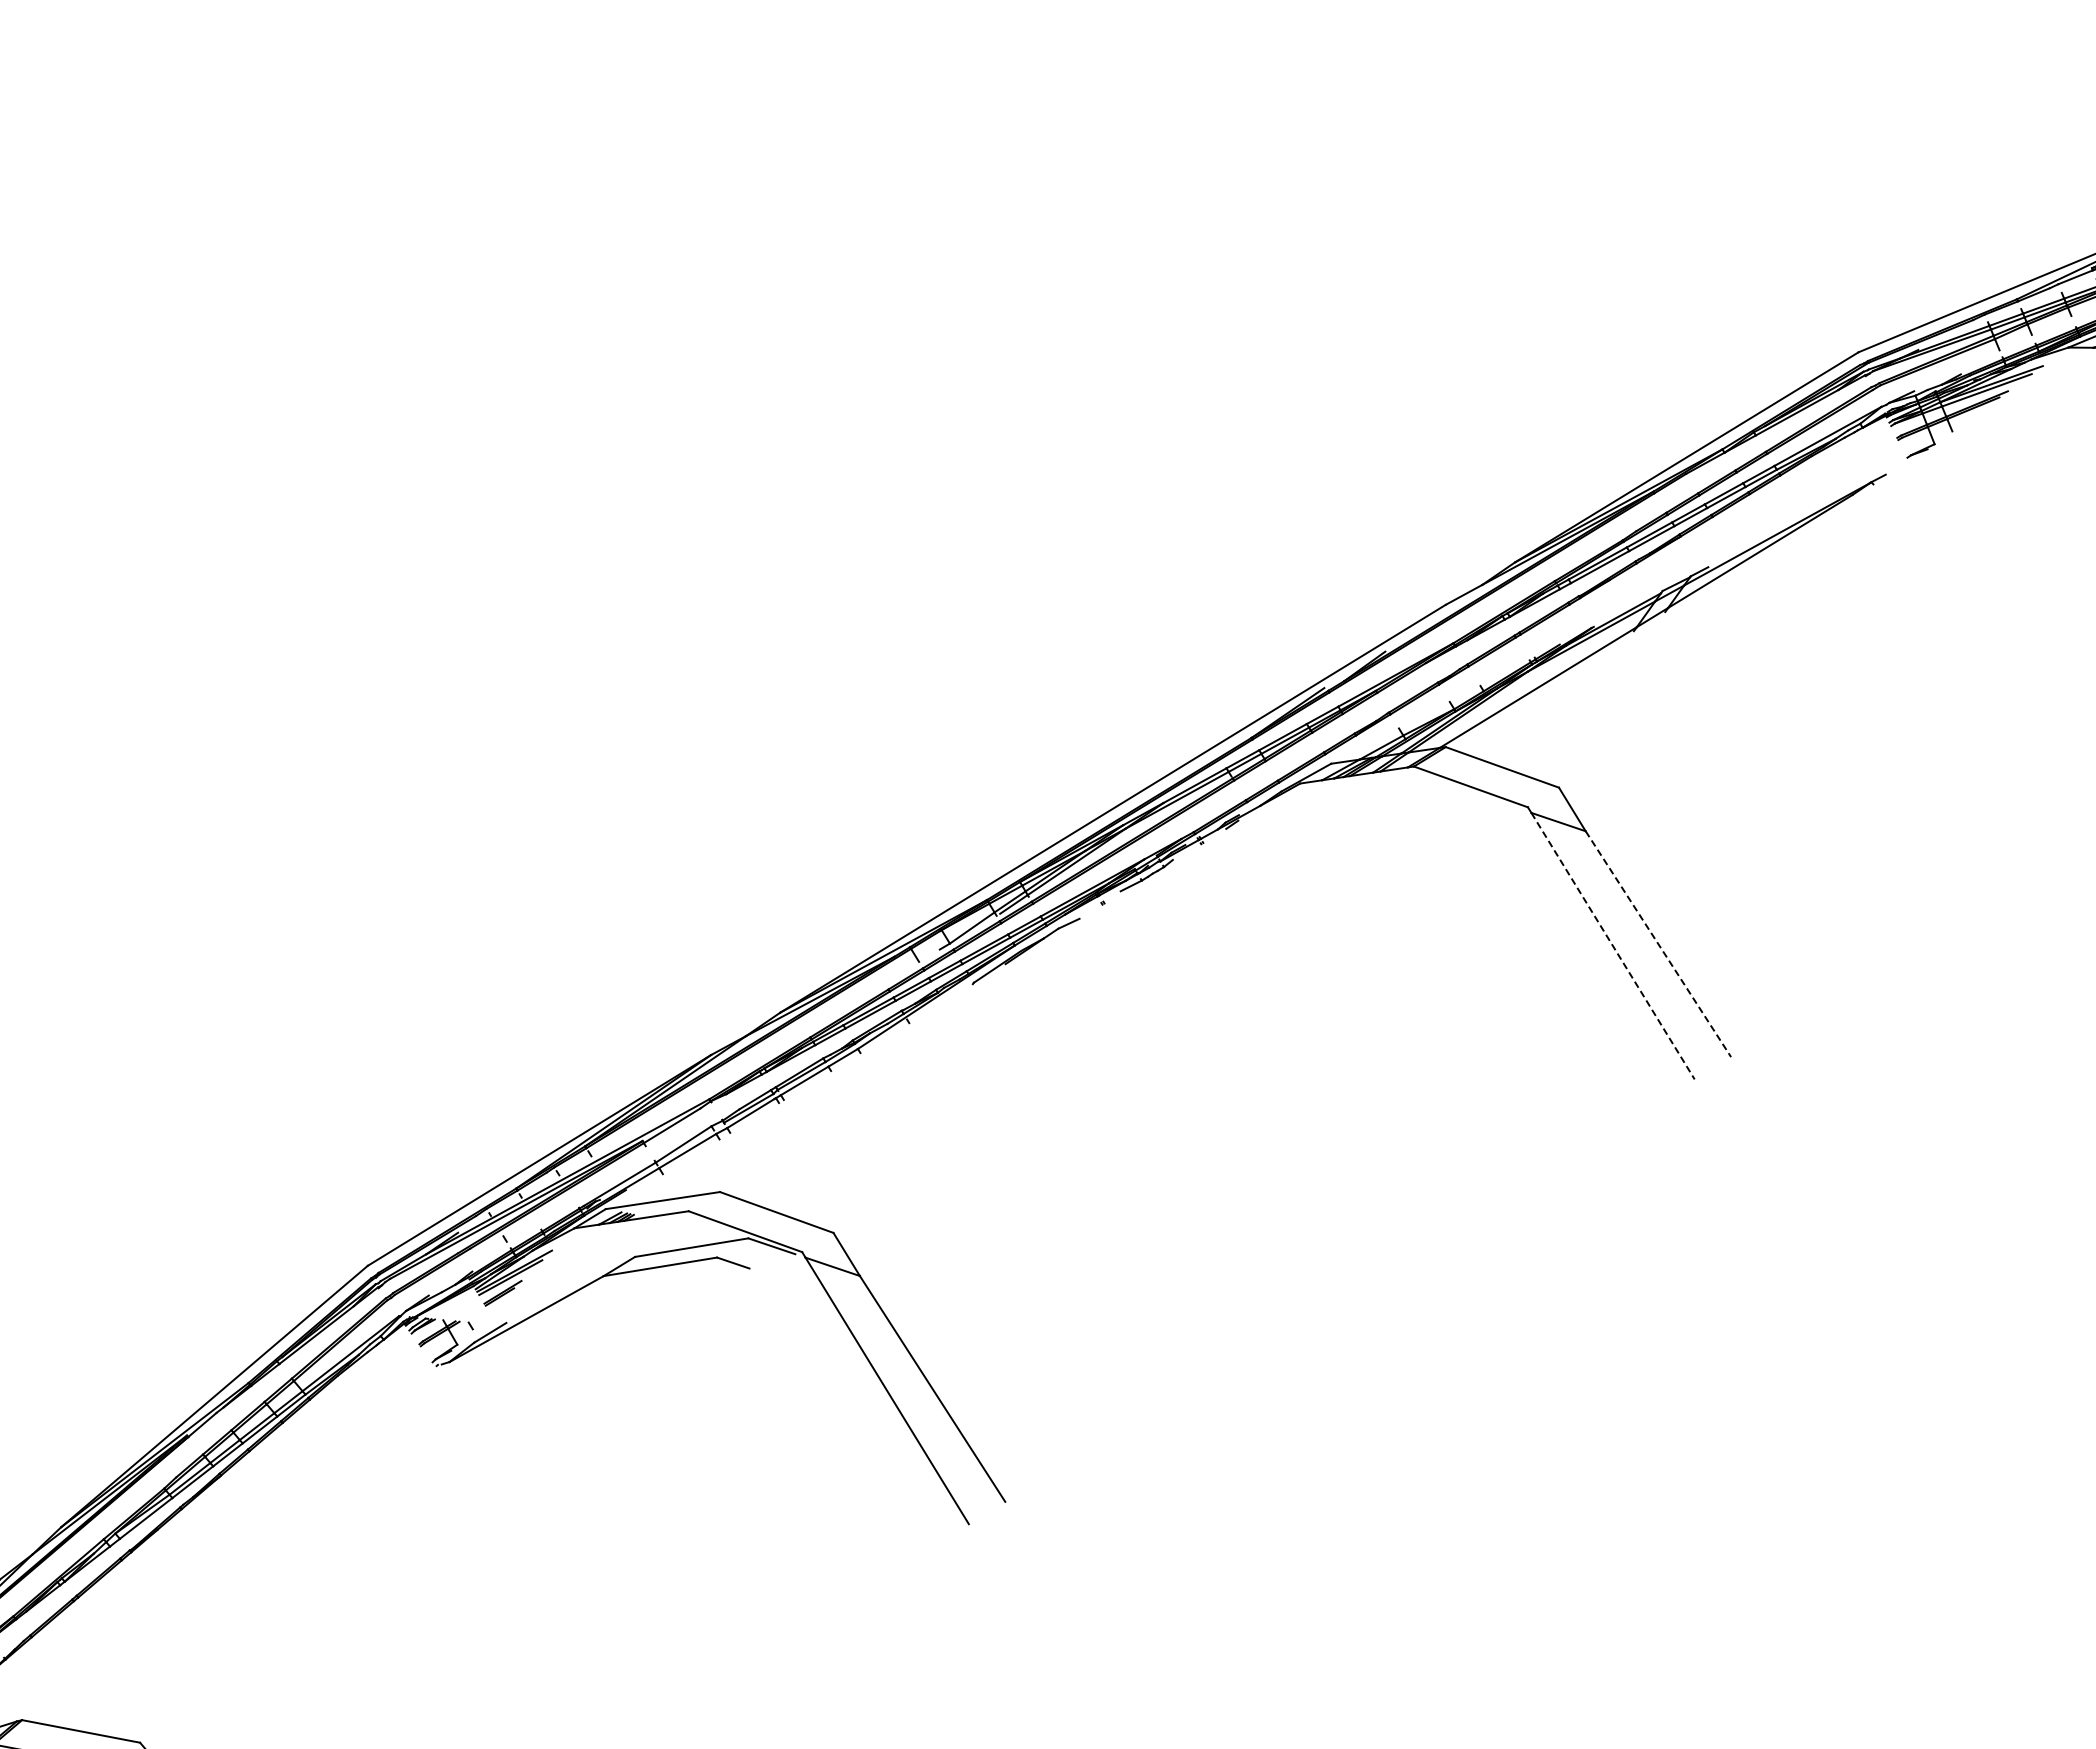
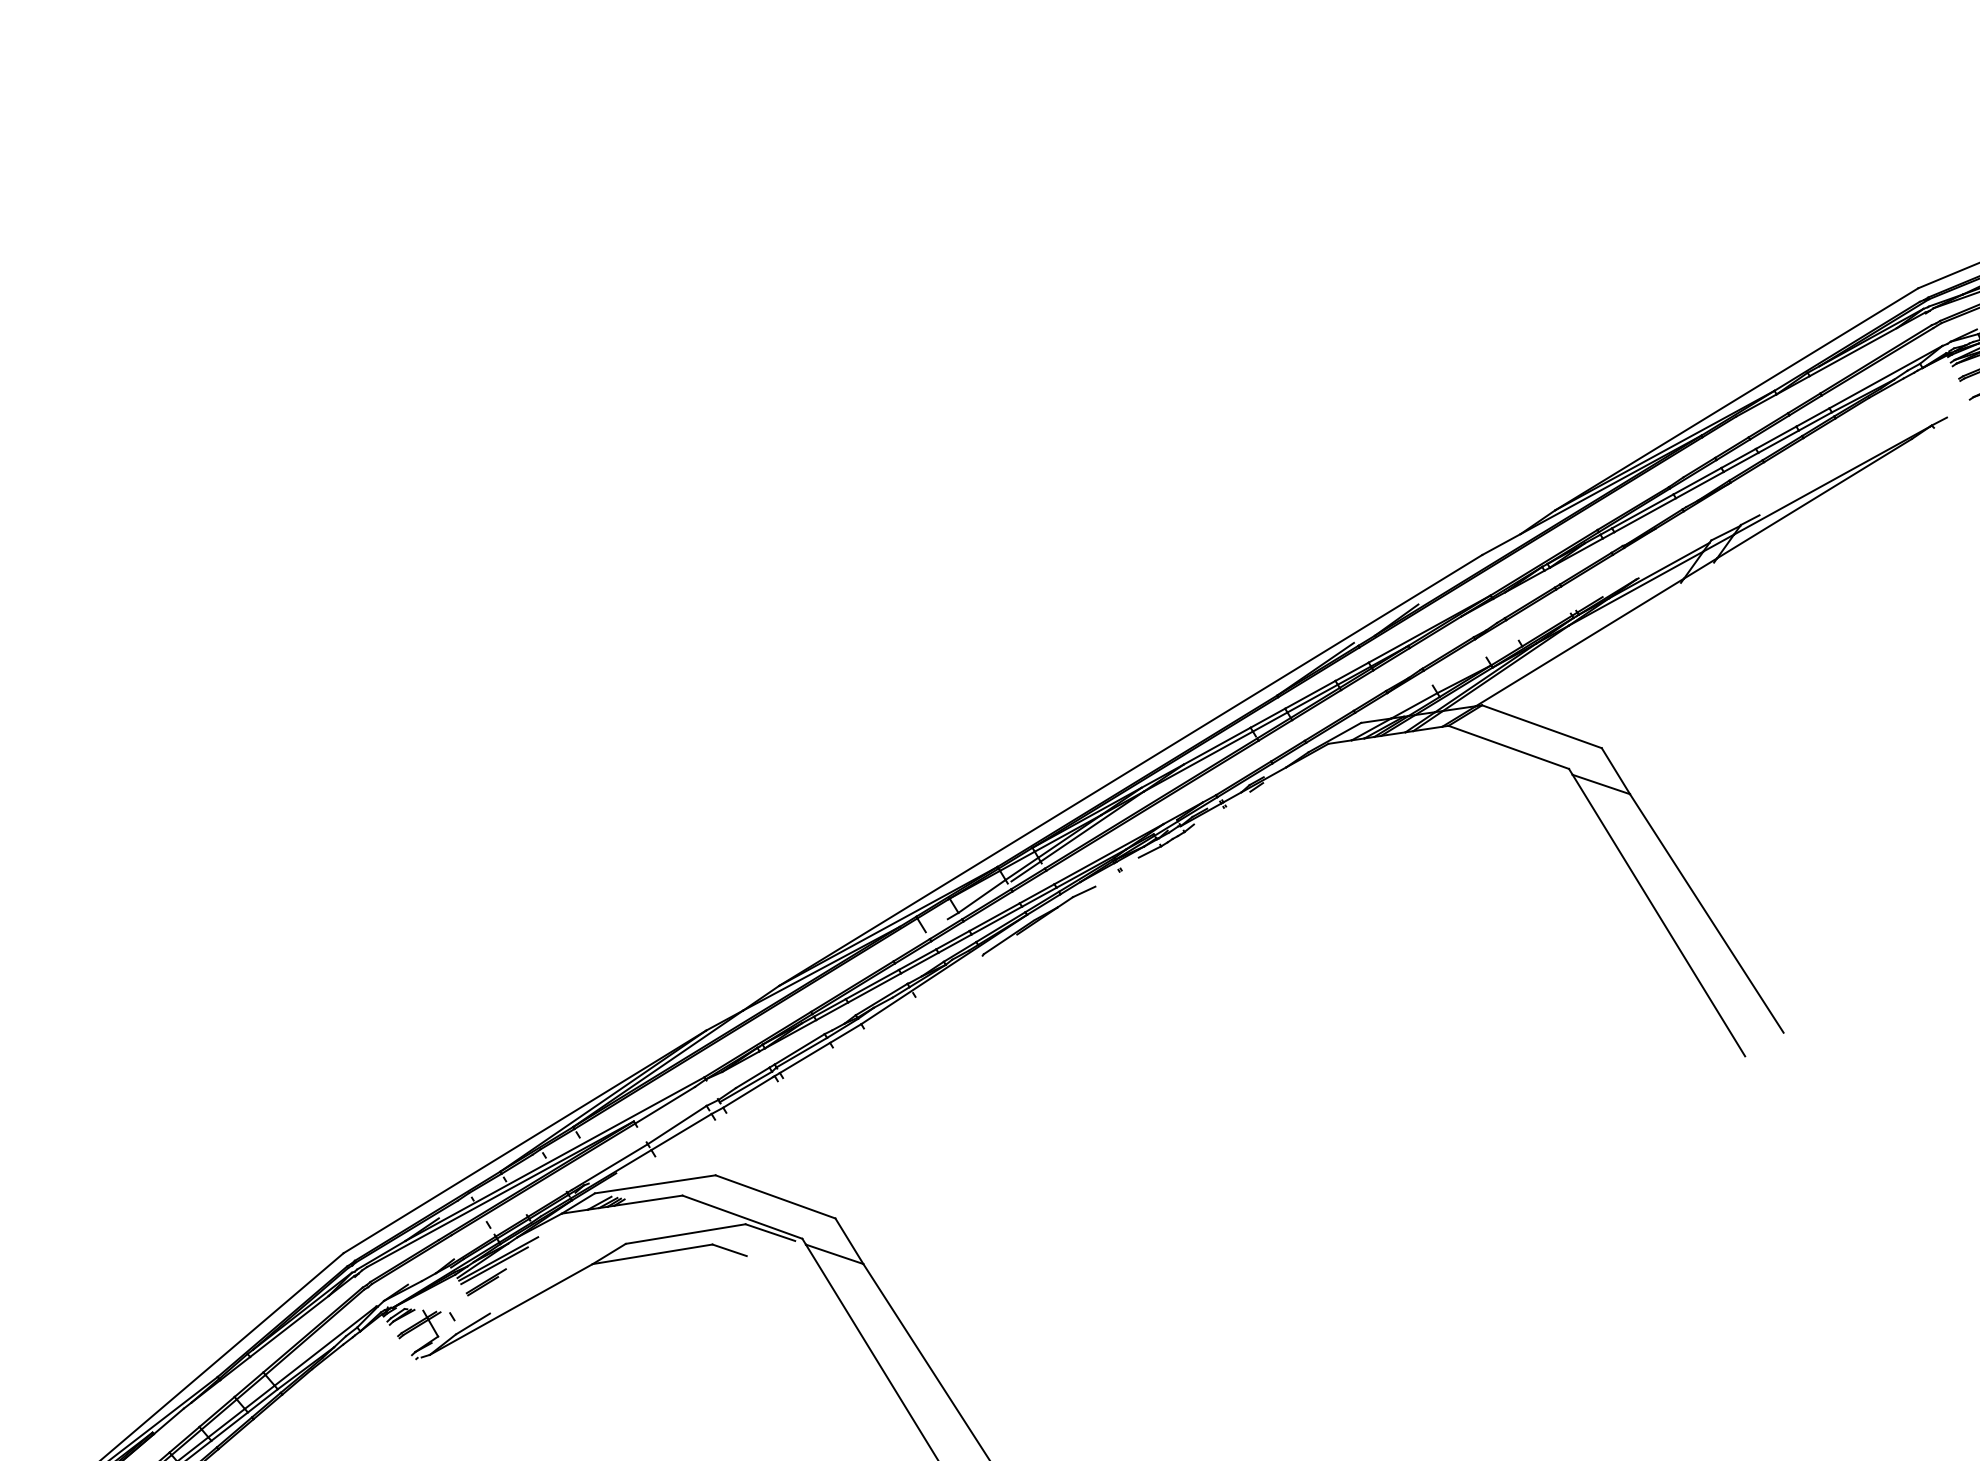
line: (1658, 944) -> (1706, 913), dashed -> solid
line: (1613, 946) -> (1659, 915), dashed -> solid

